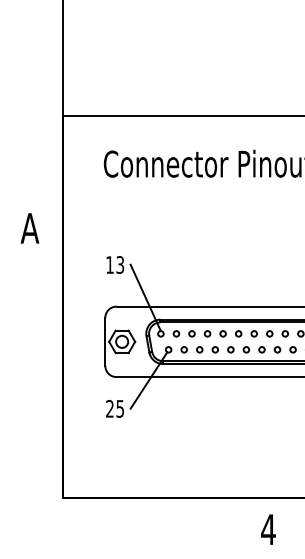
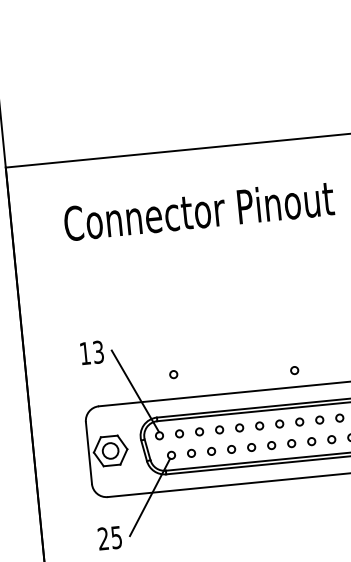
circle: (176, 287) -> (173, 374), added
circle: (269, 293) -> (294, 370), added

